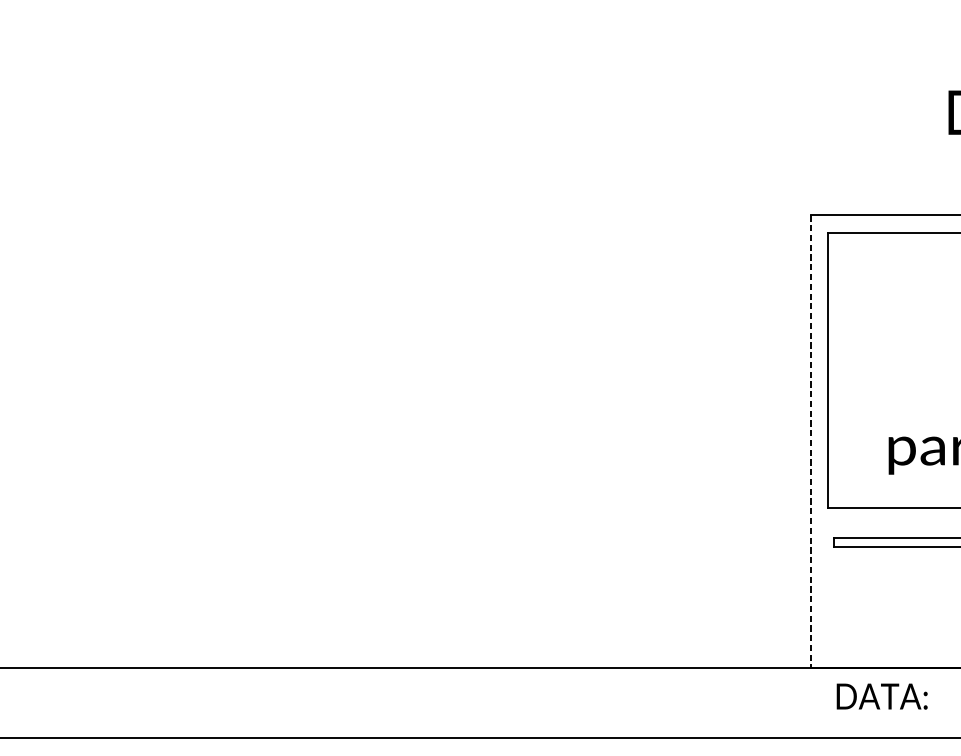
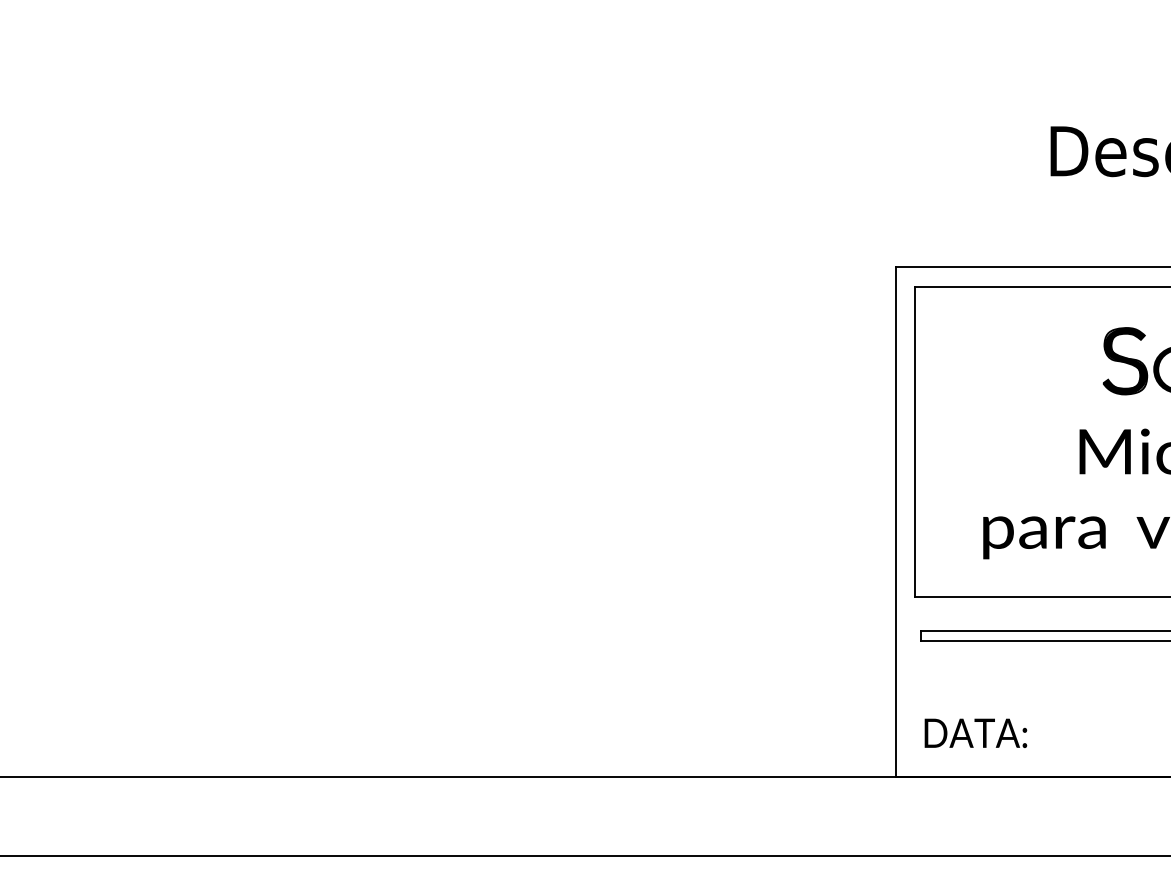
line: (810, 441) -> (895, 521), dashed -> solid
text: (881, 695) -> (975, 732), moved

